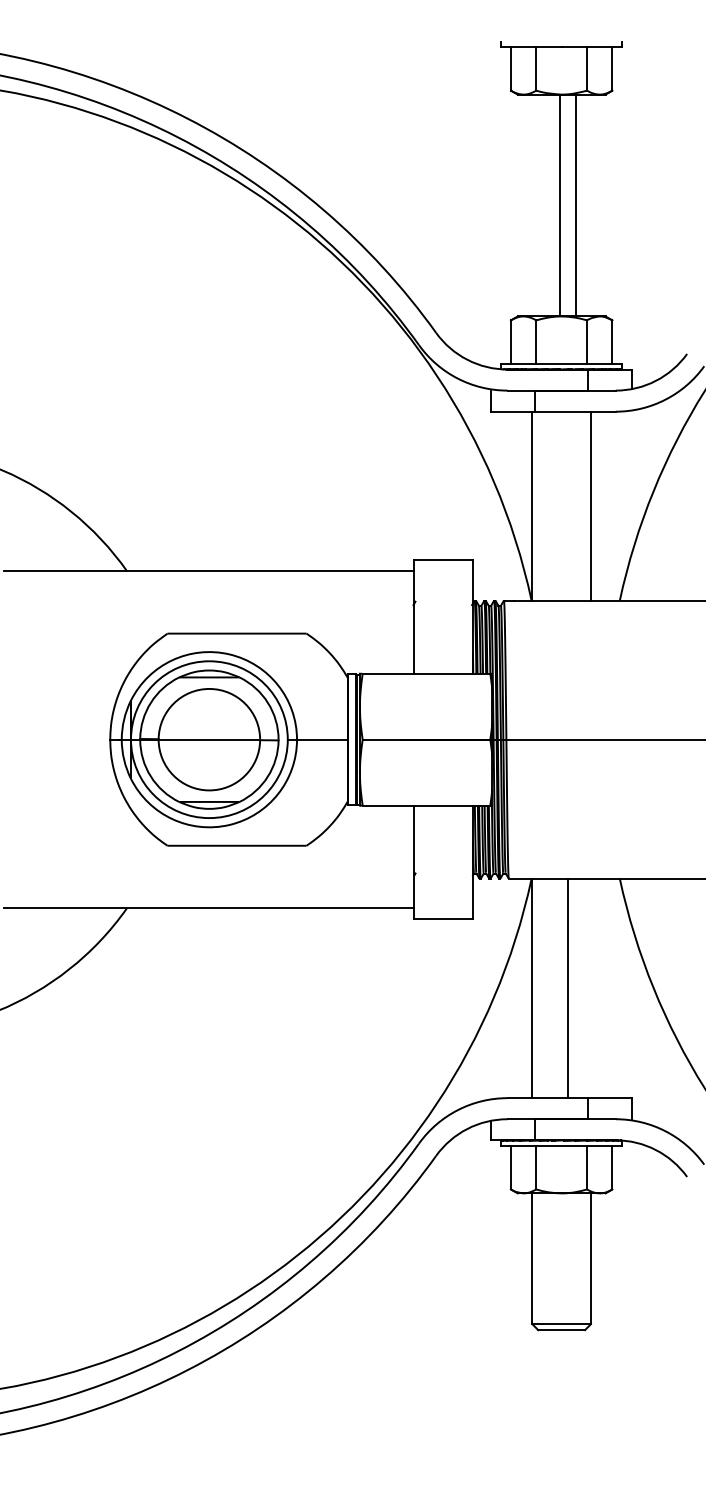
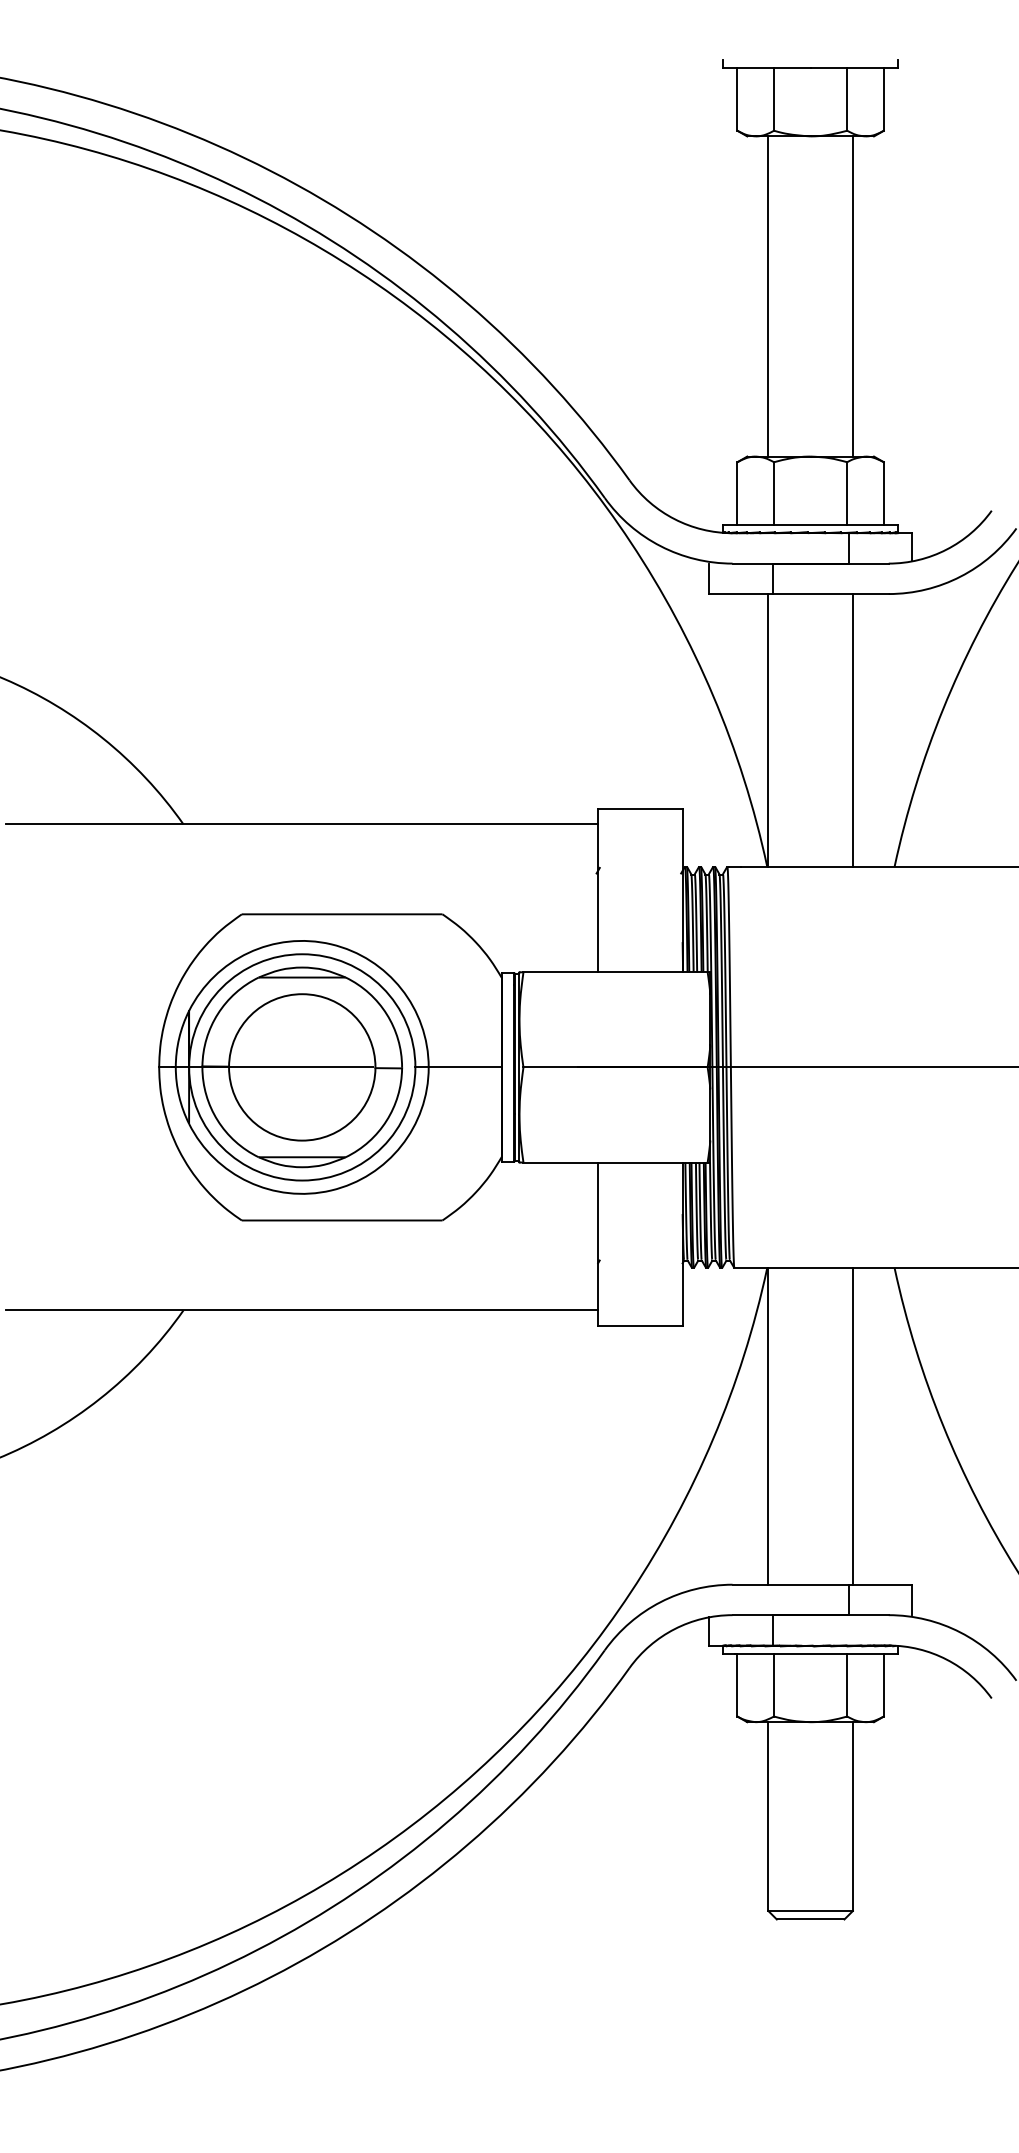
line: (559, 205) -> (852, 296), moved
line: (576, 205) -> (768, 296), moved
line: (567, 988) -> (852, 1426), moved

